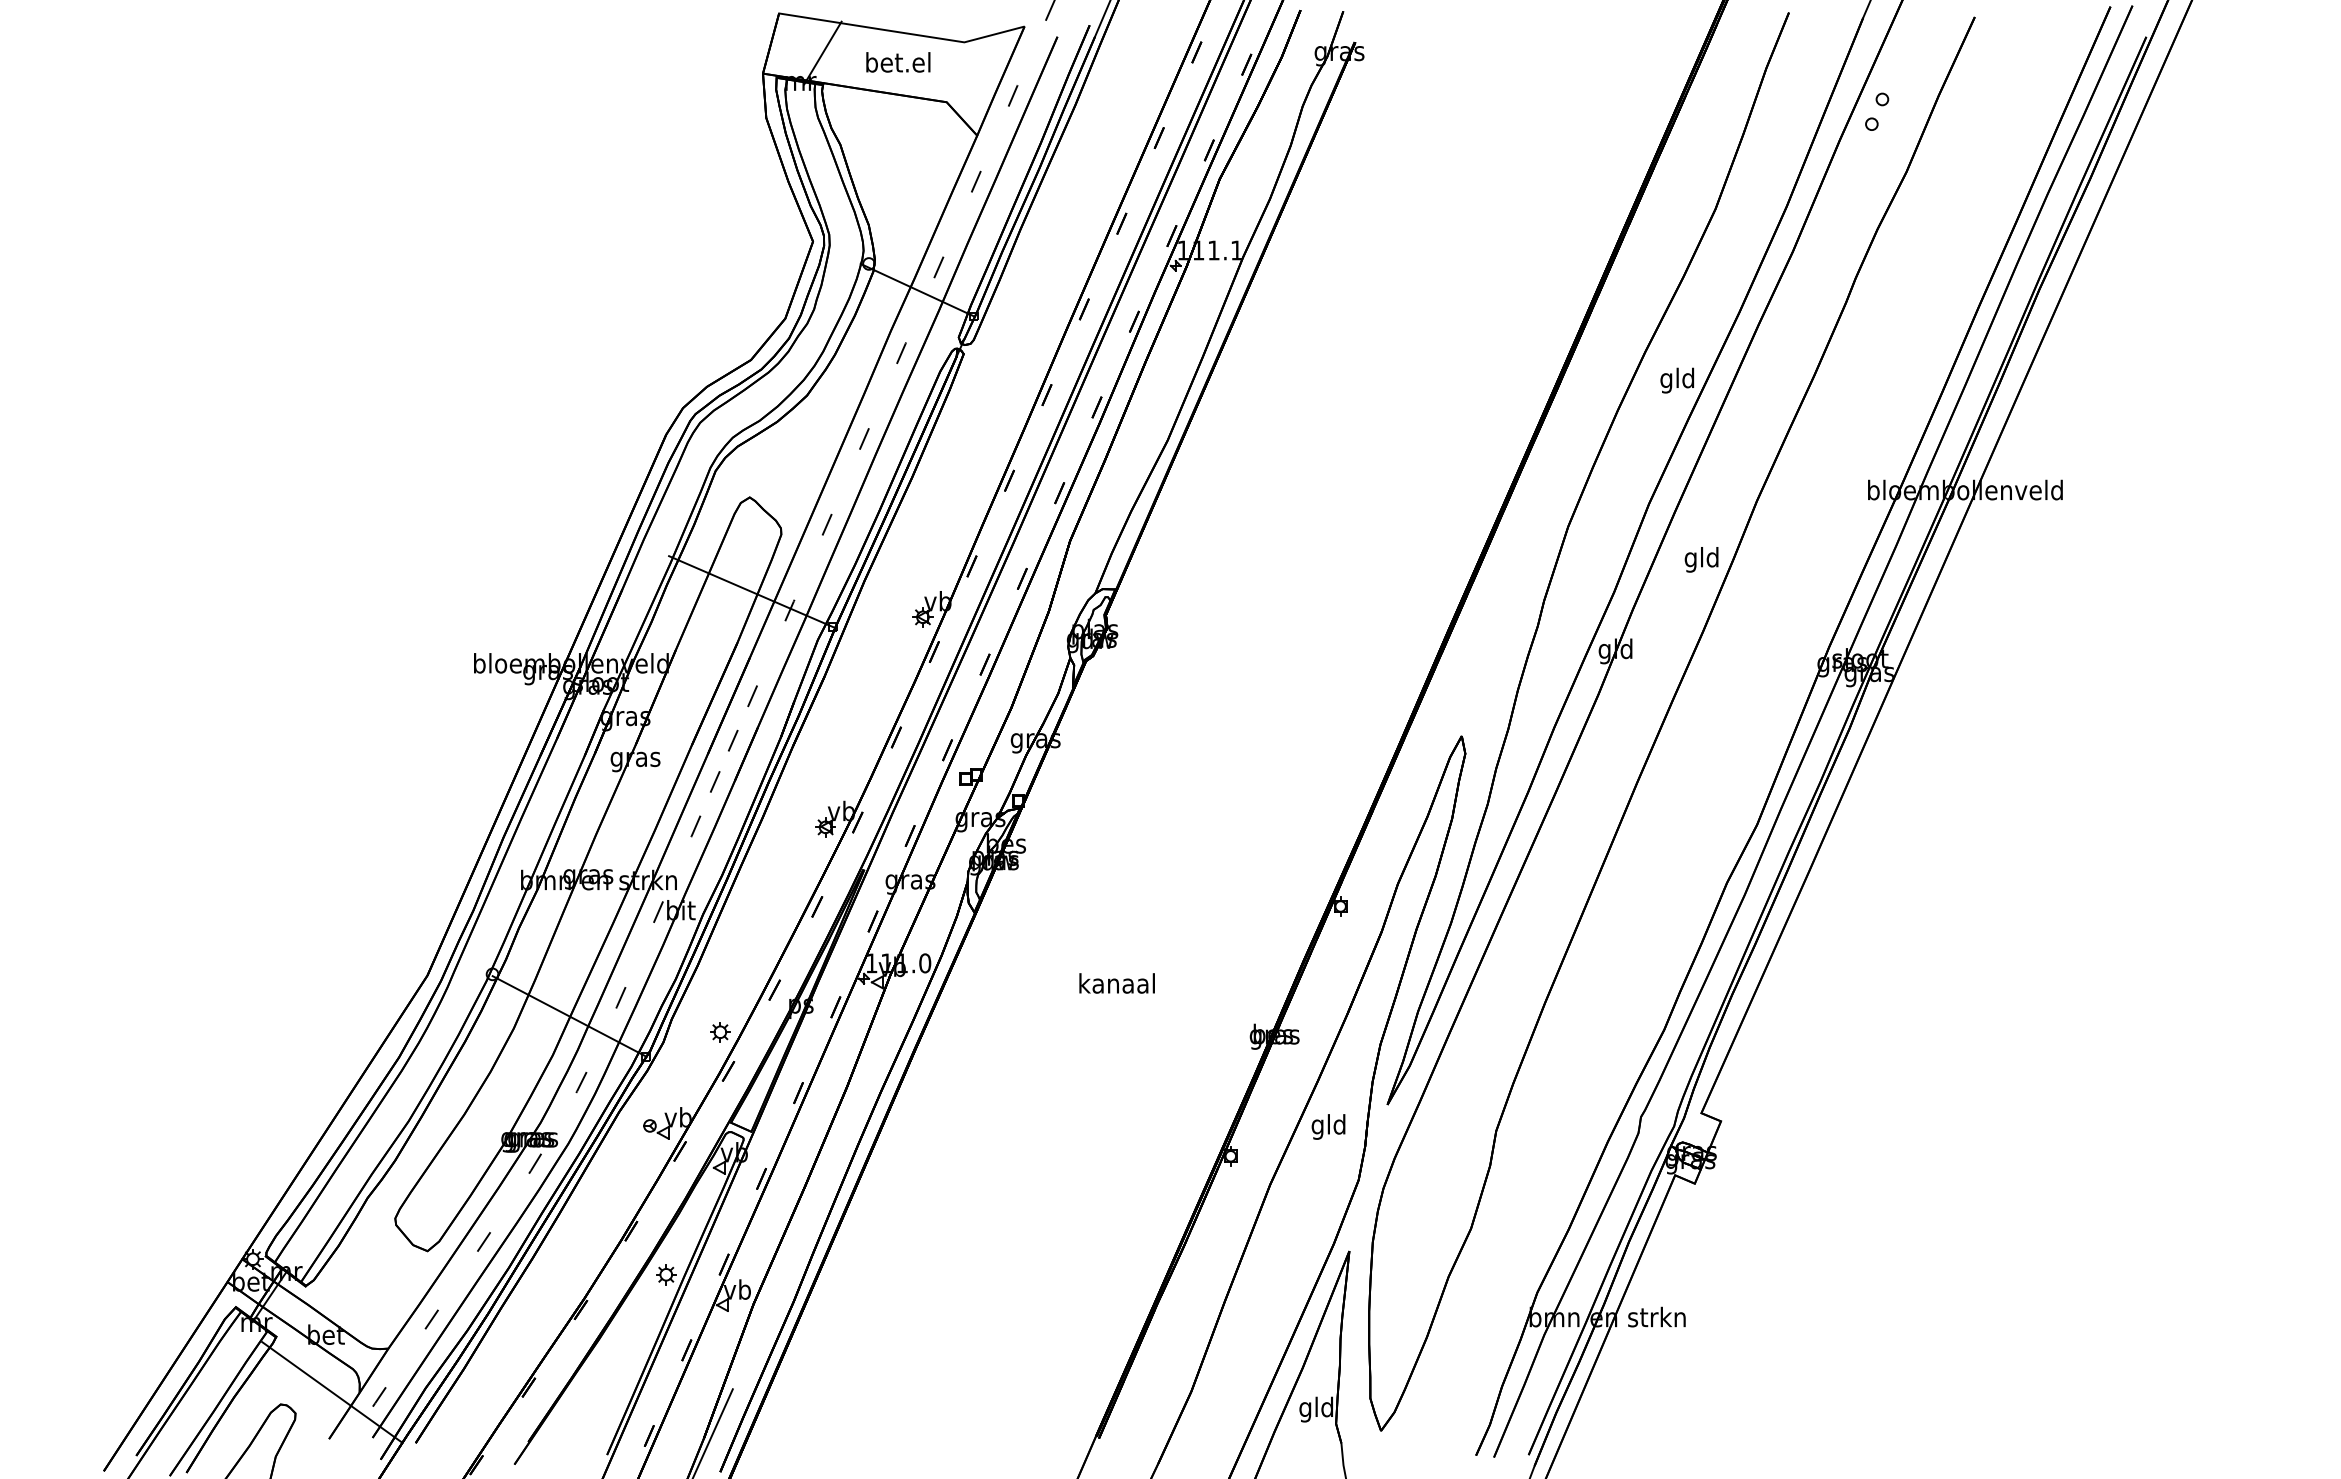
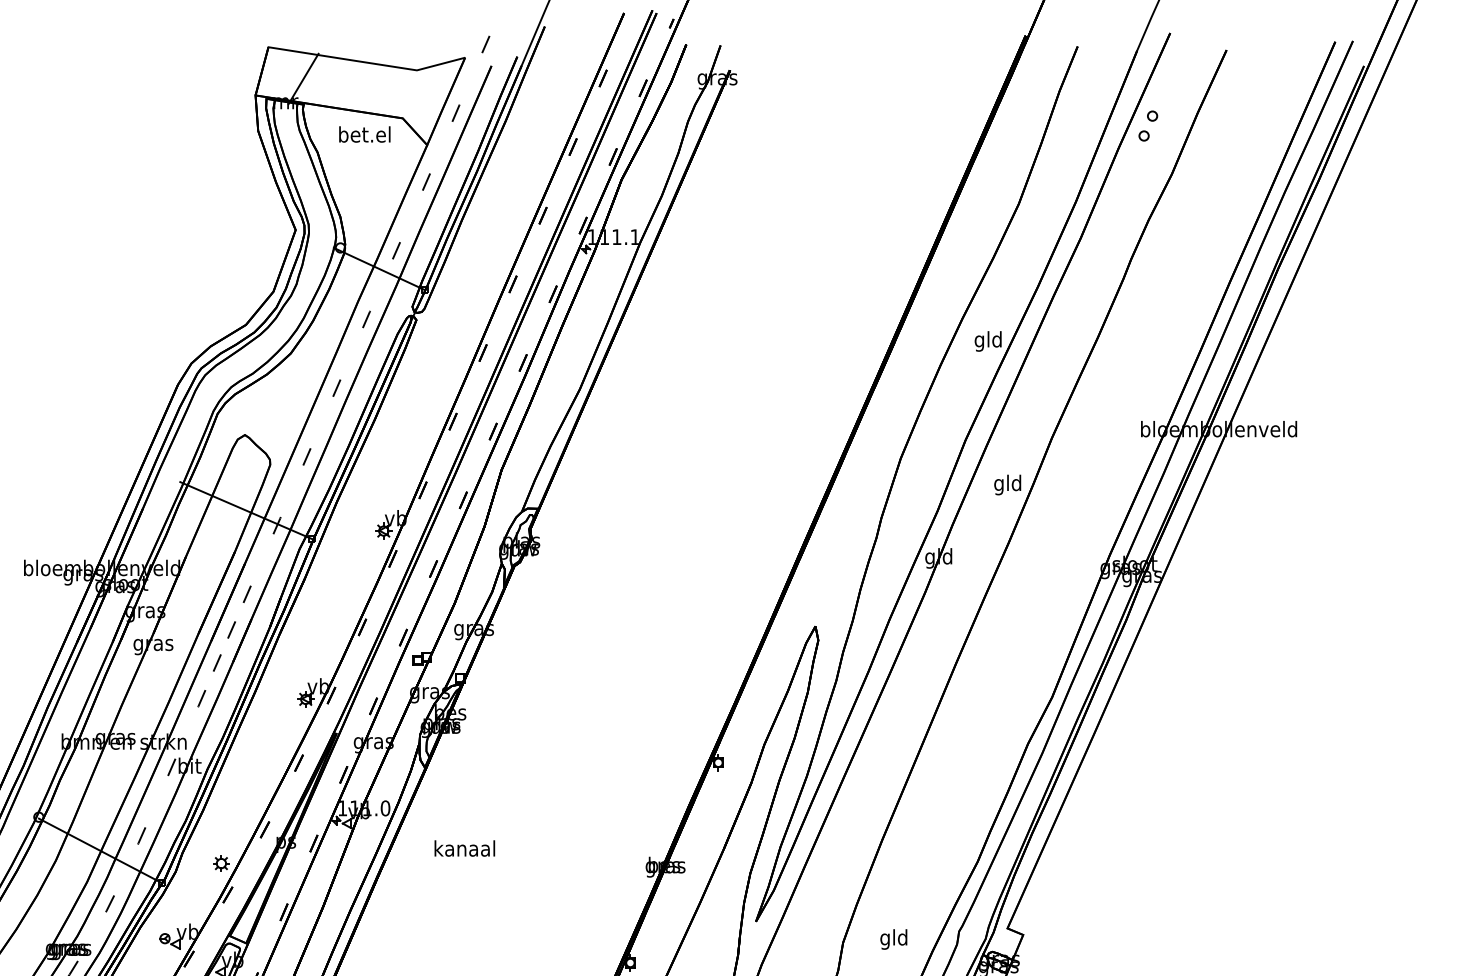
text: (898, 62) -> (364, 134), moved
text: (1116, 983) -> (464, 848), moved
text: (1328, 1126) -> (893, 939), moved

